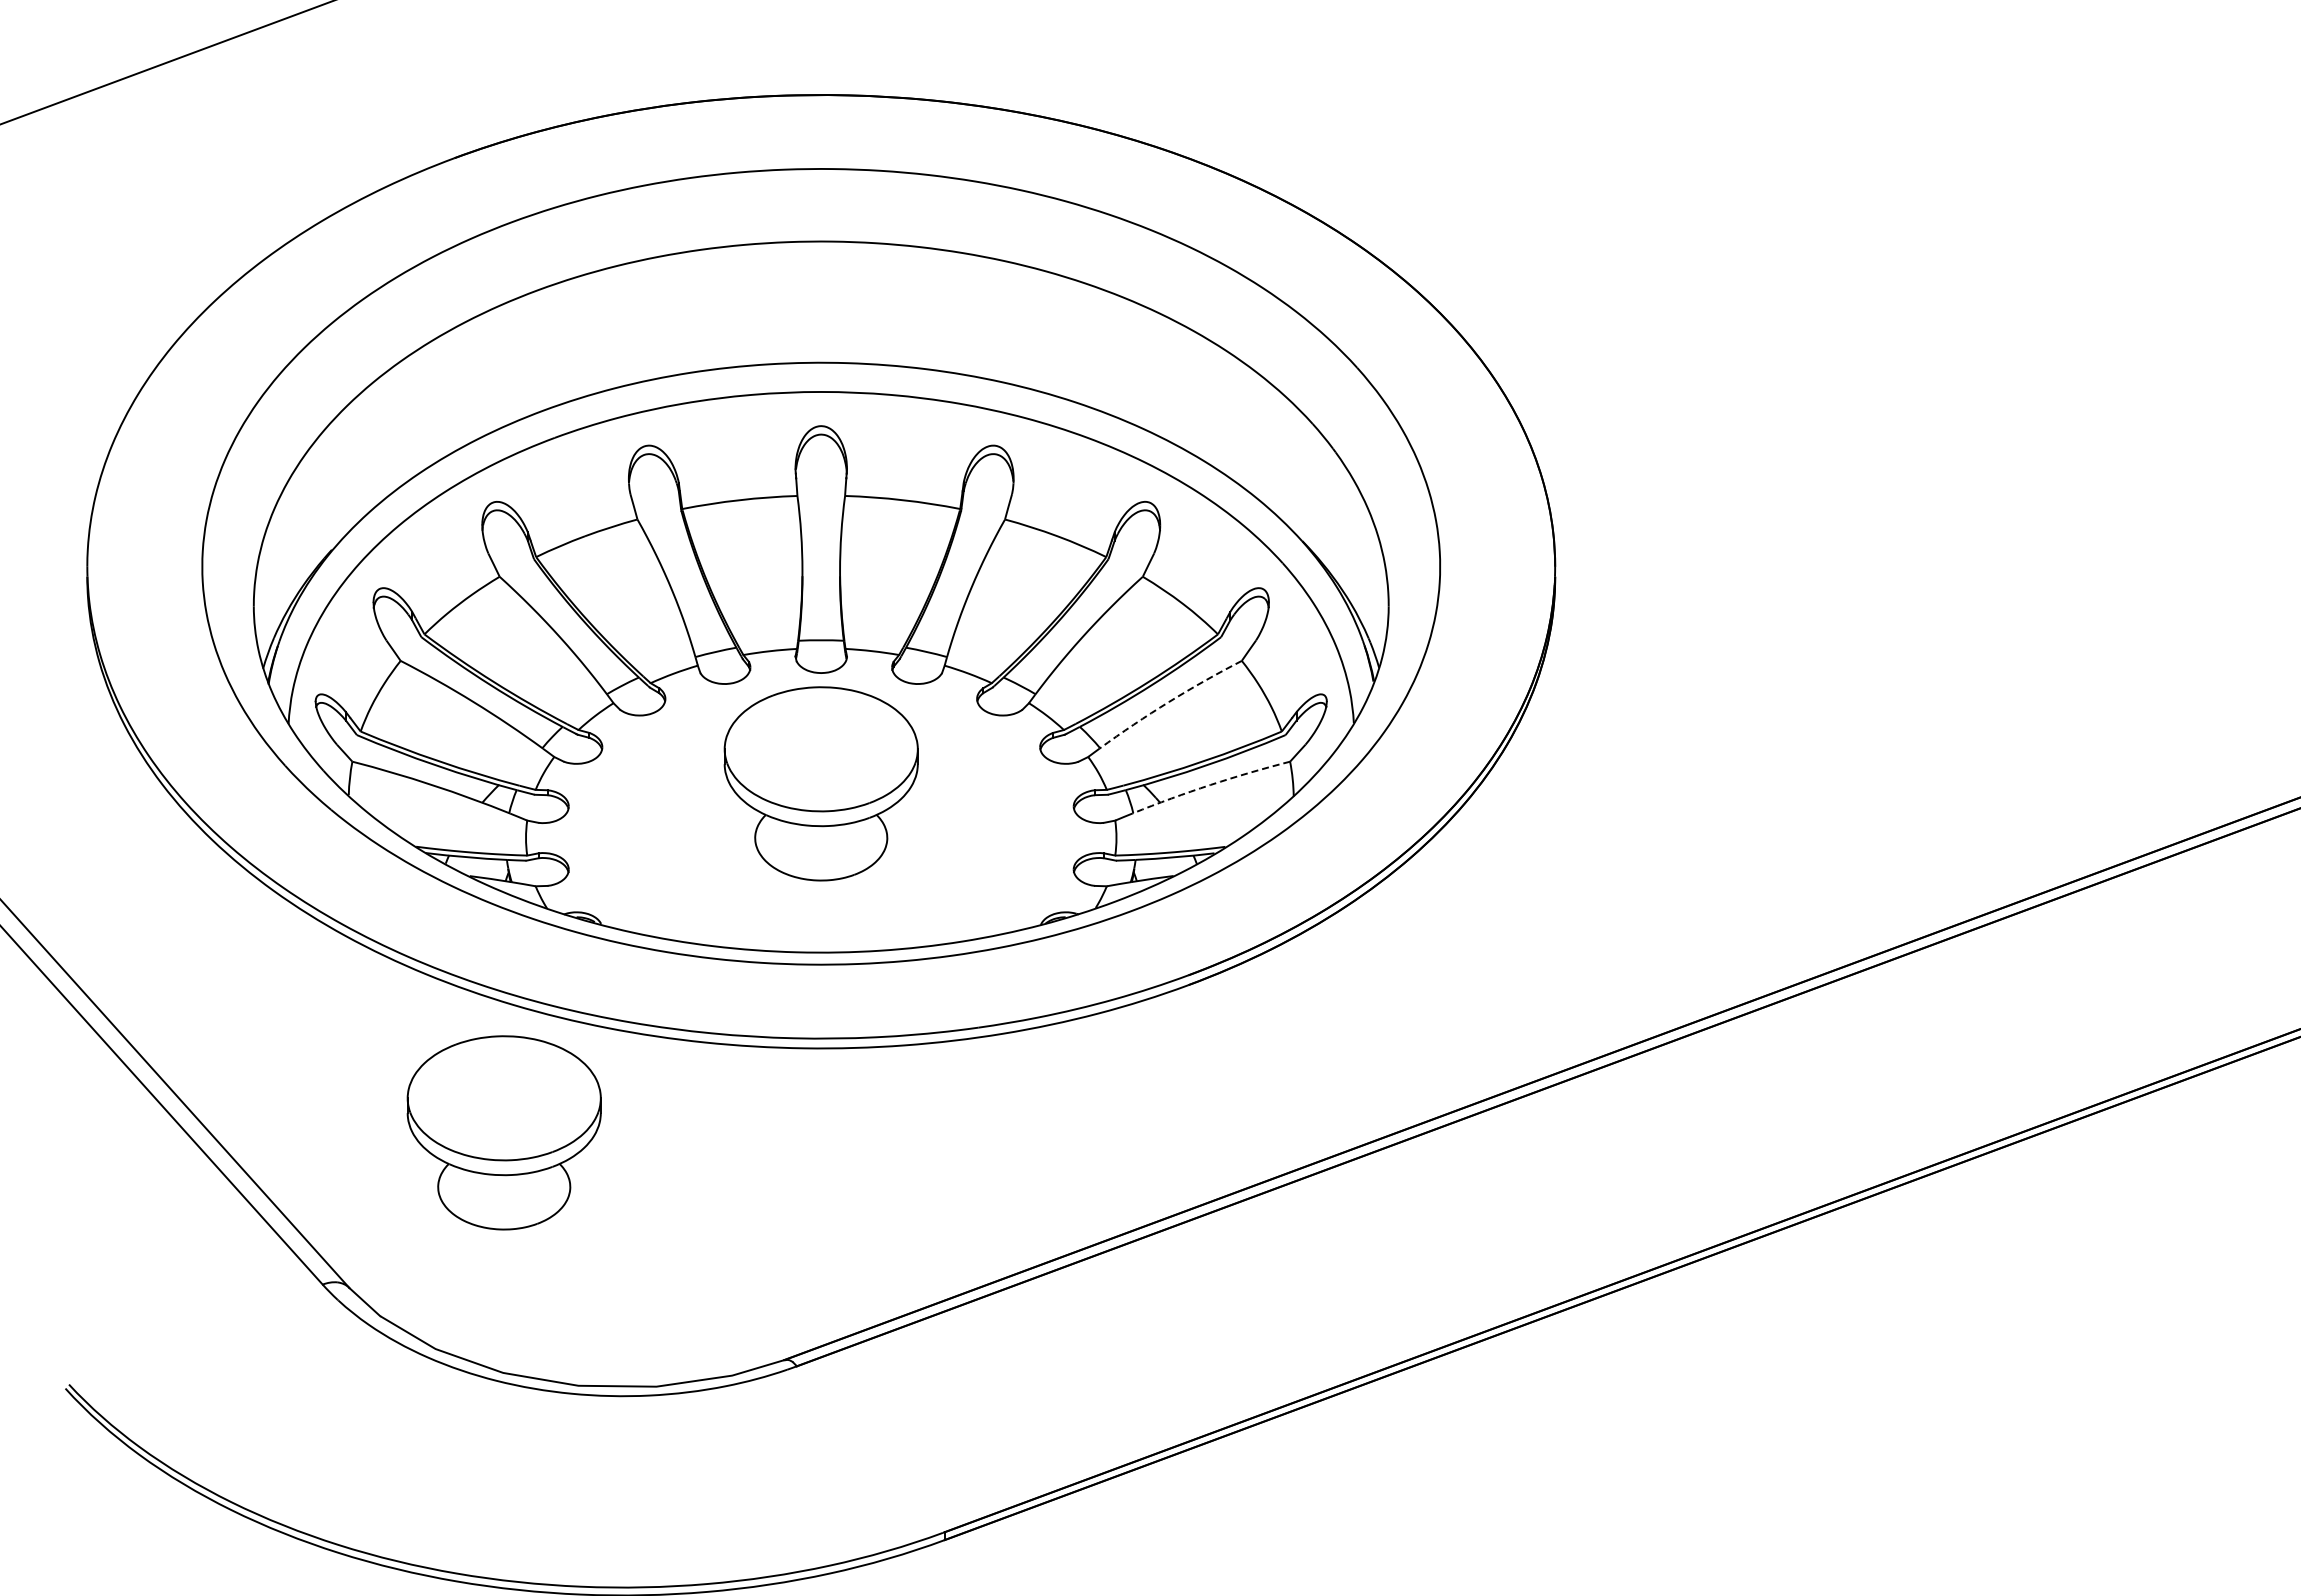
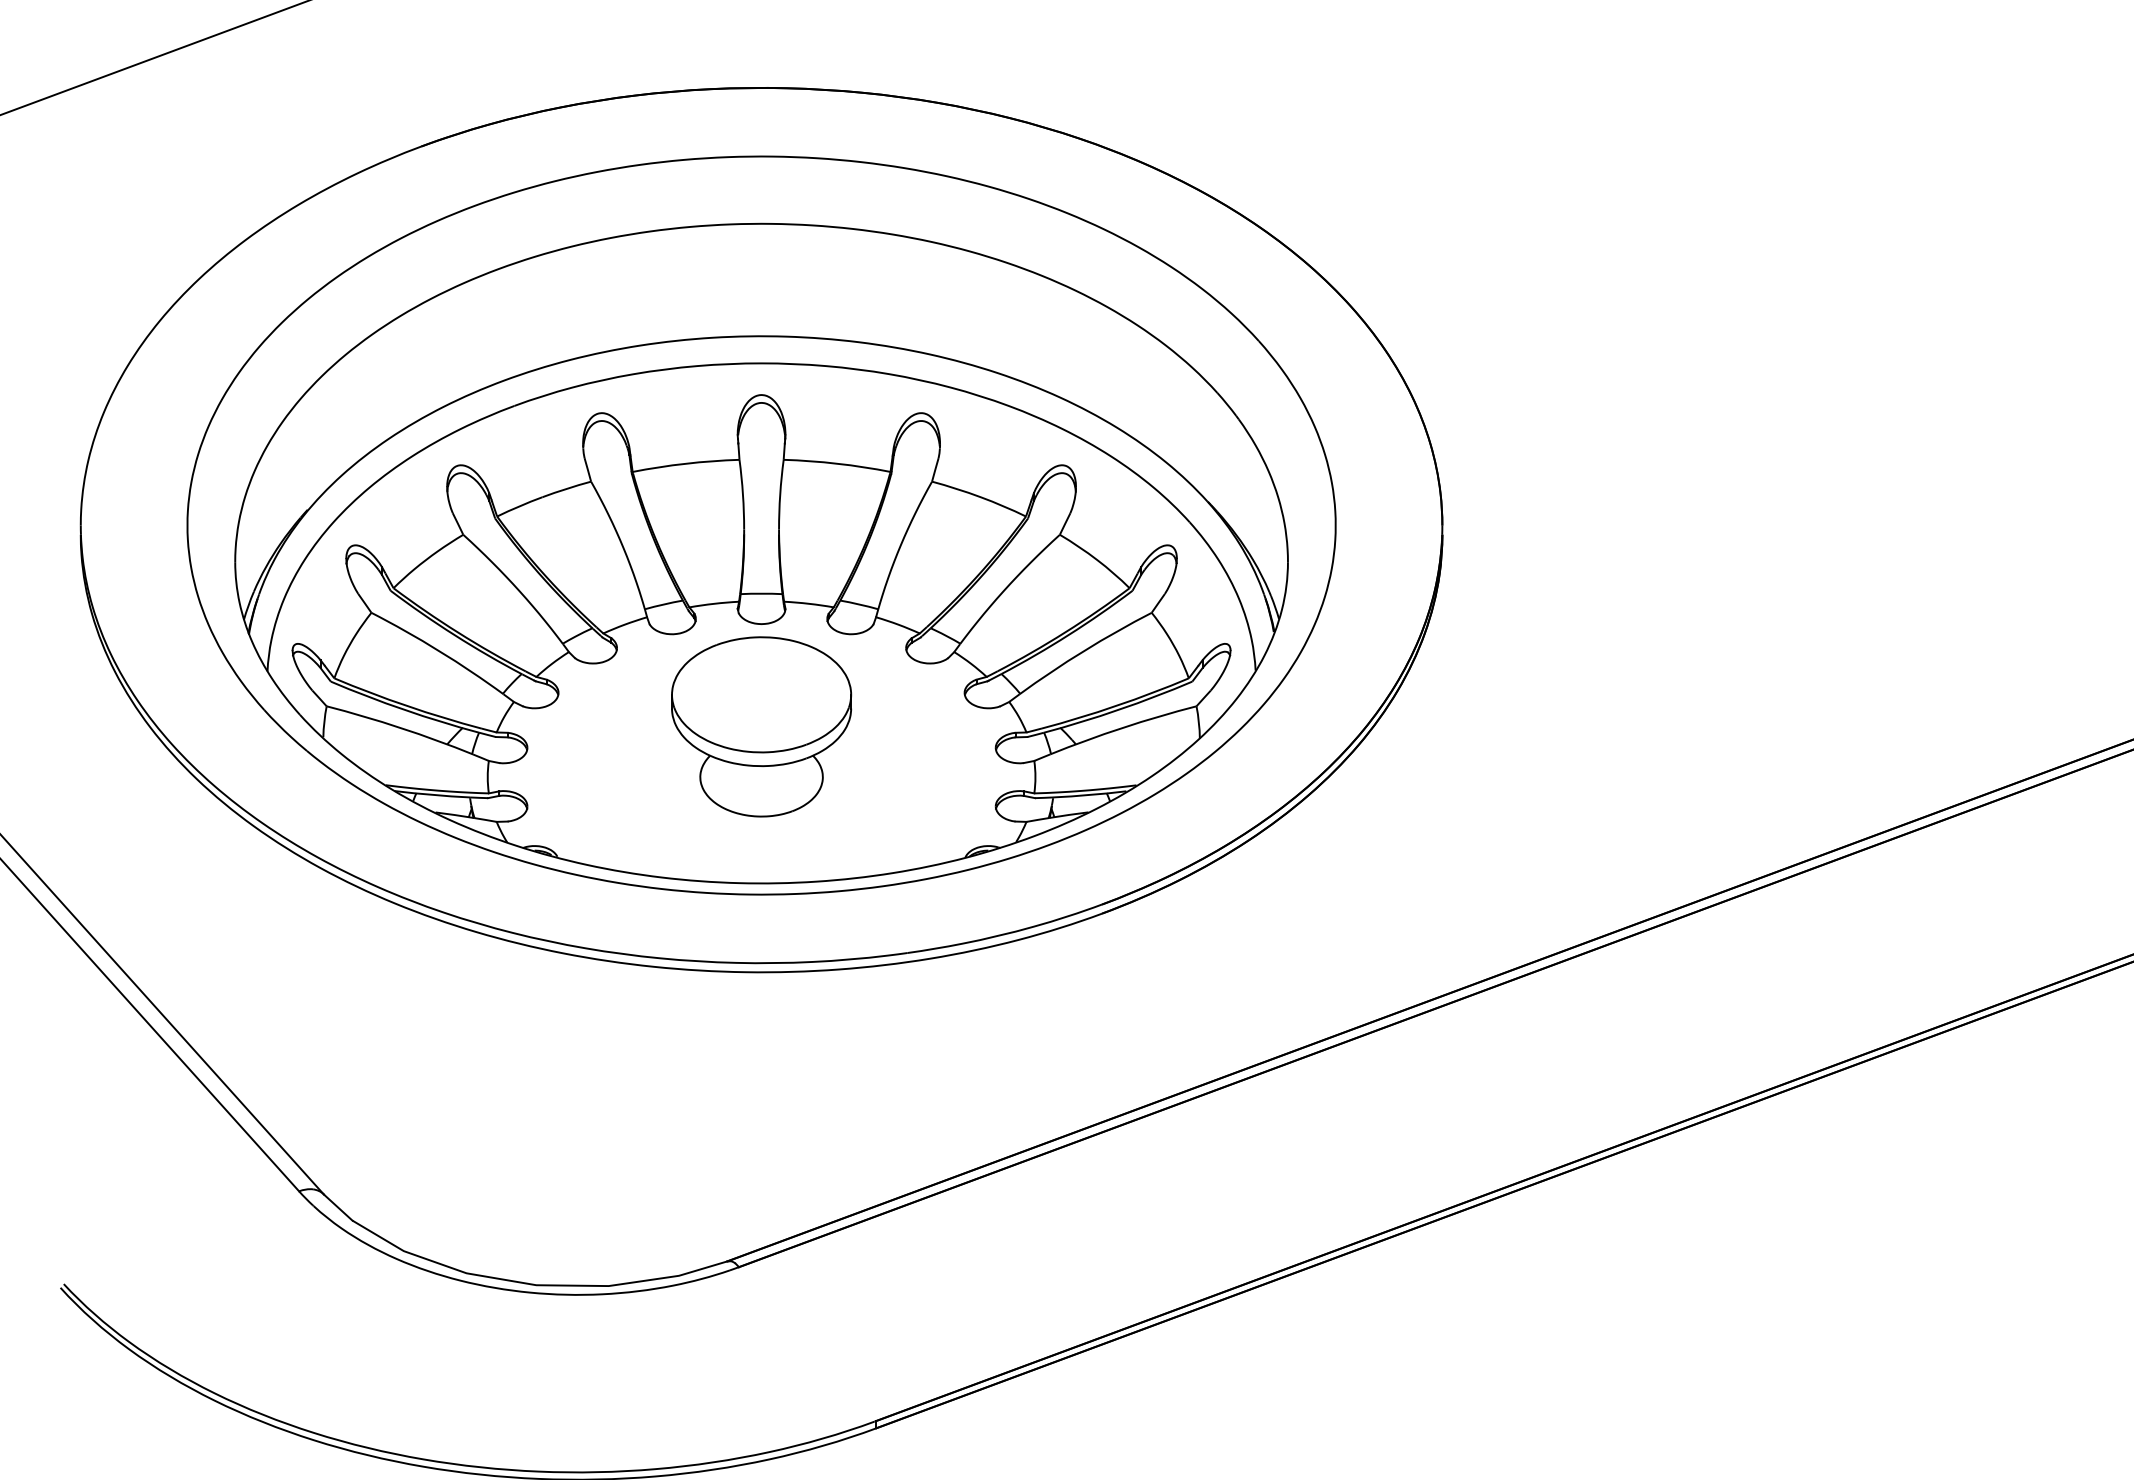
arc: (1168, 702) -> (1083, 651), dashed -> solid
arc: (1210, 785) -> (1122, 728), dashed -> solid
part: (503, 1132) -> (466, 1050), removed

